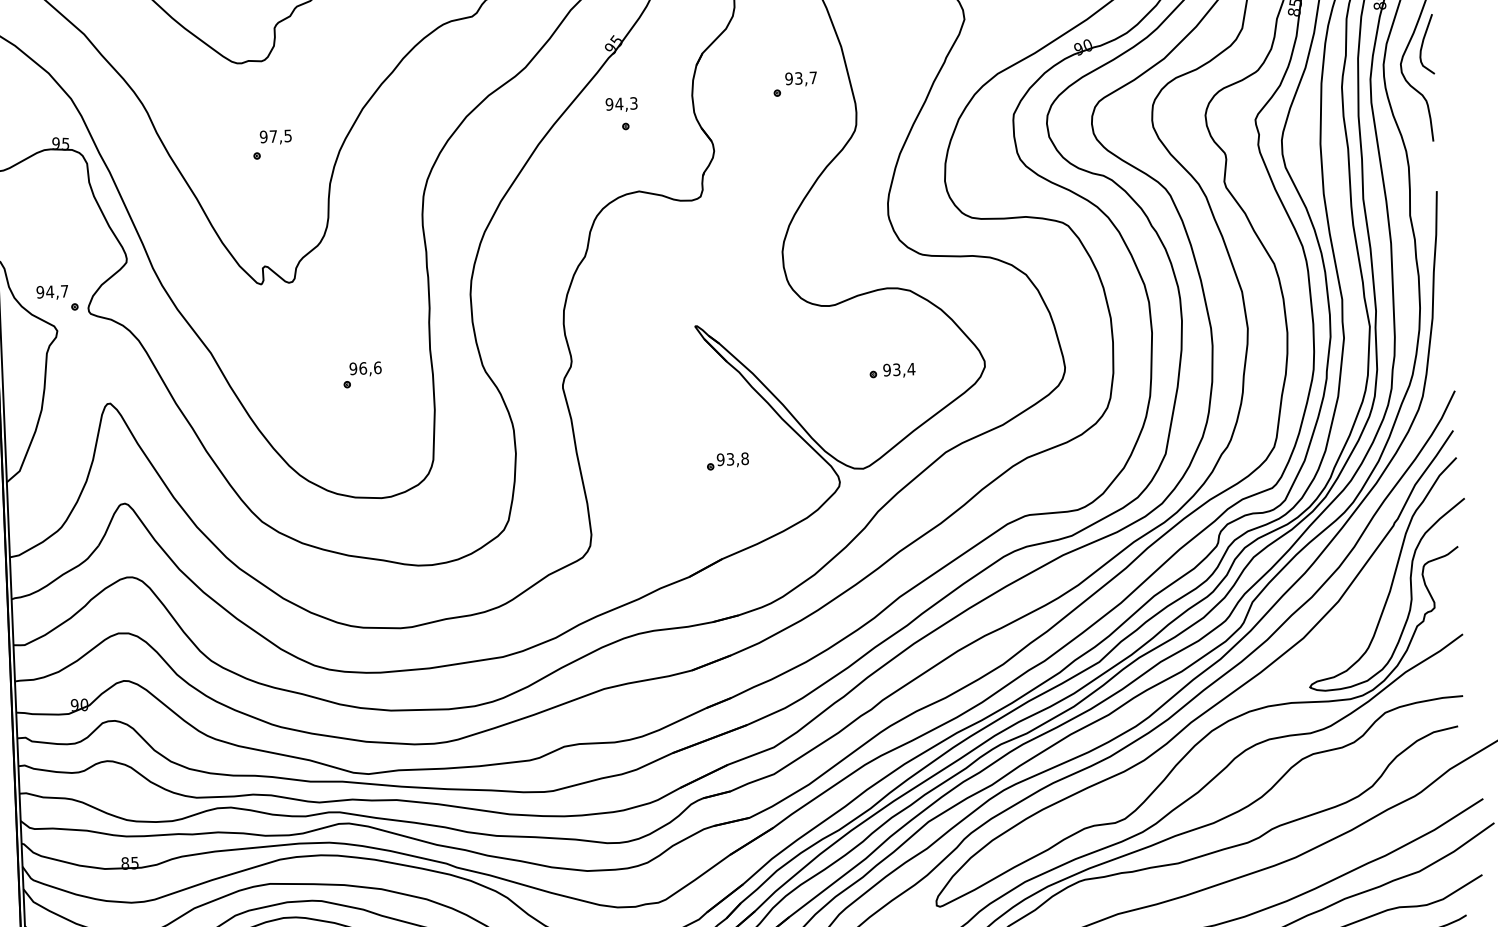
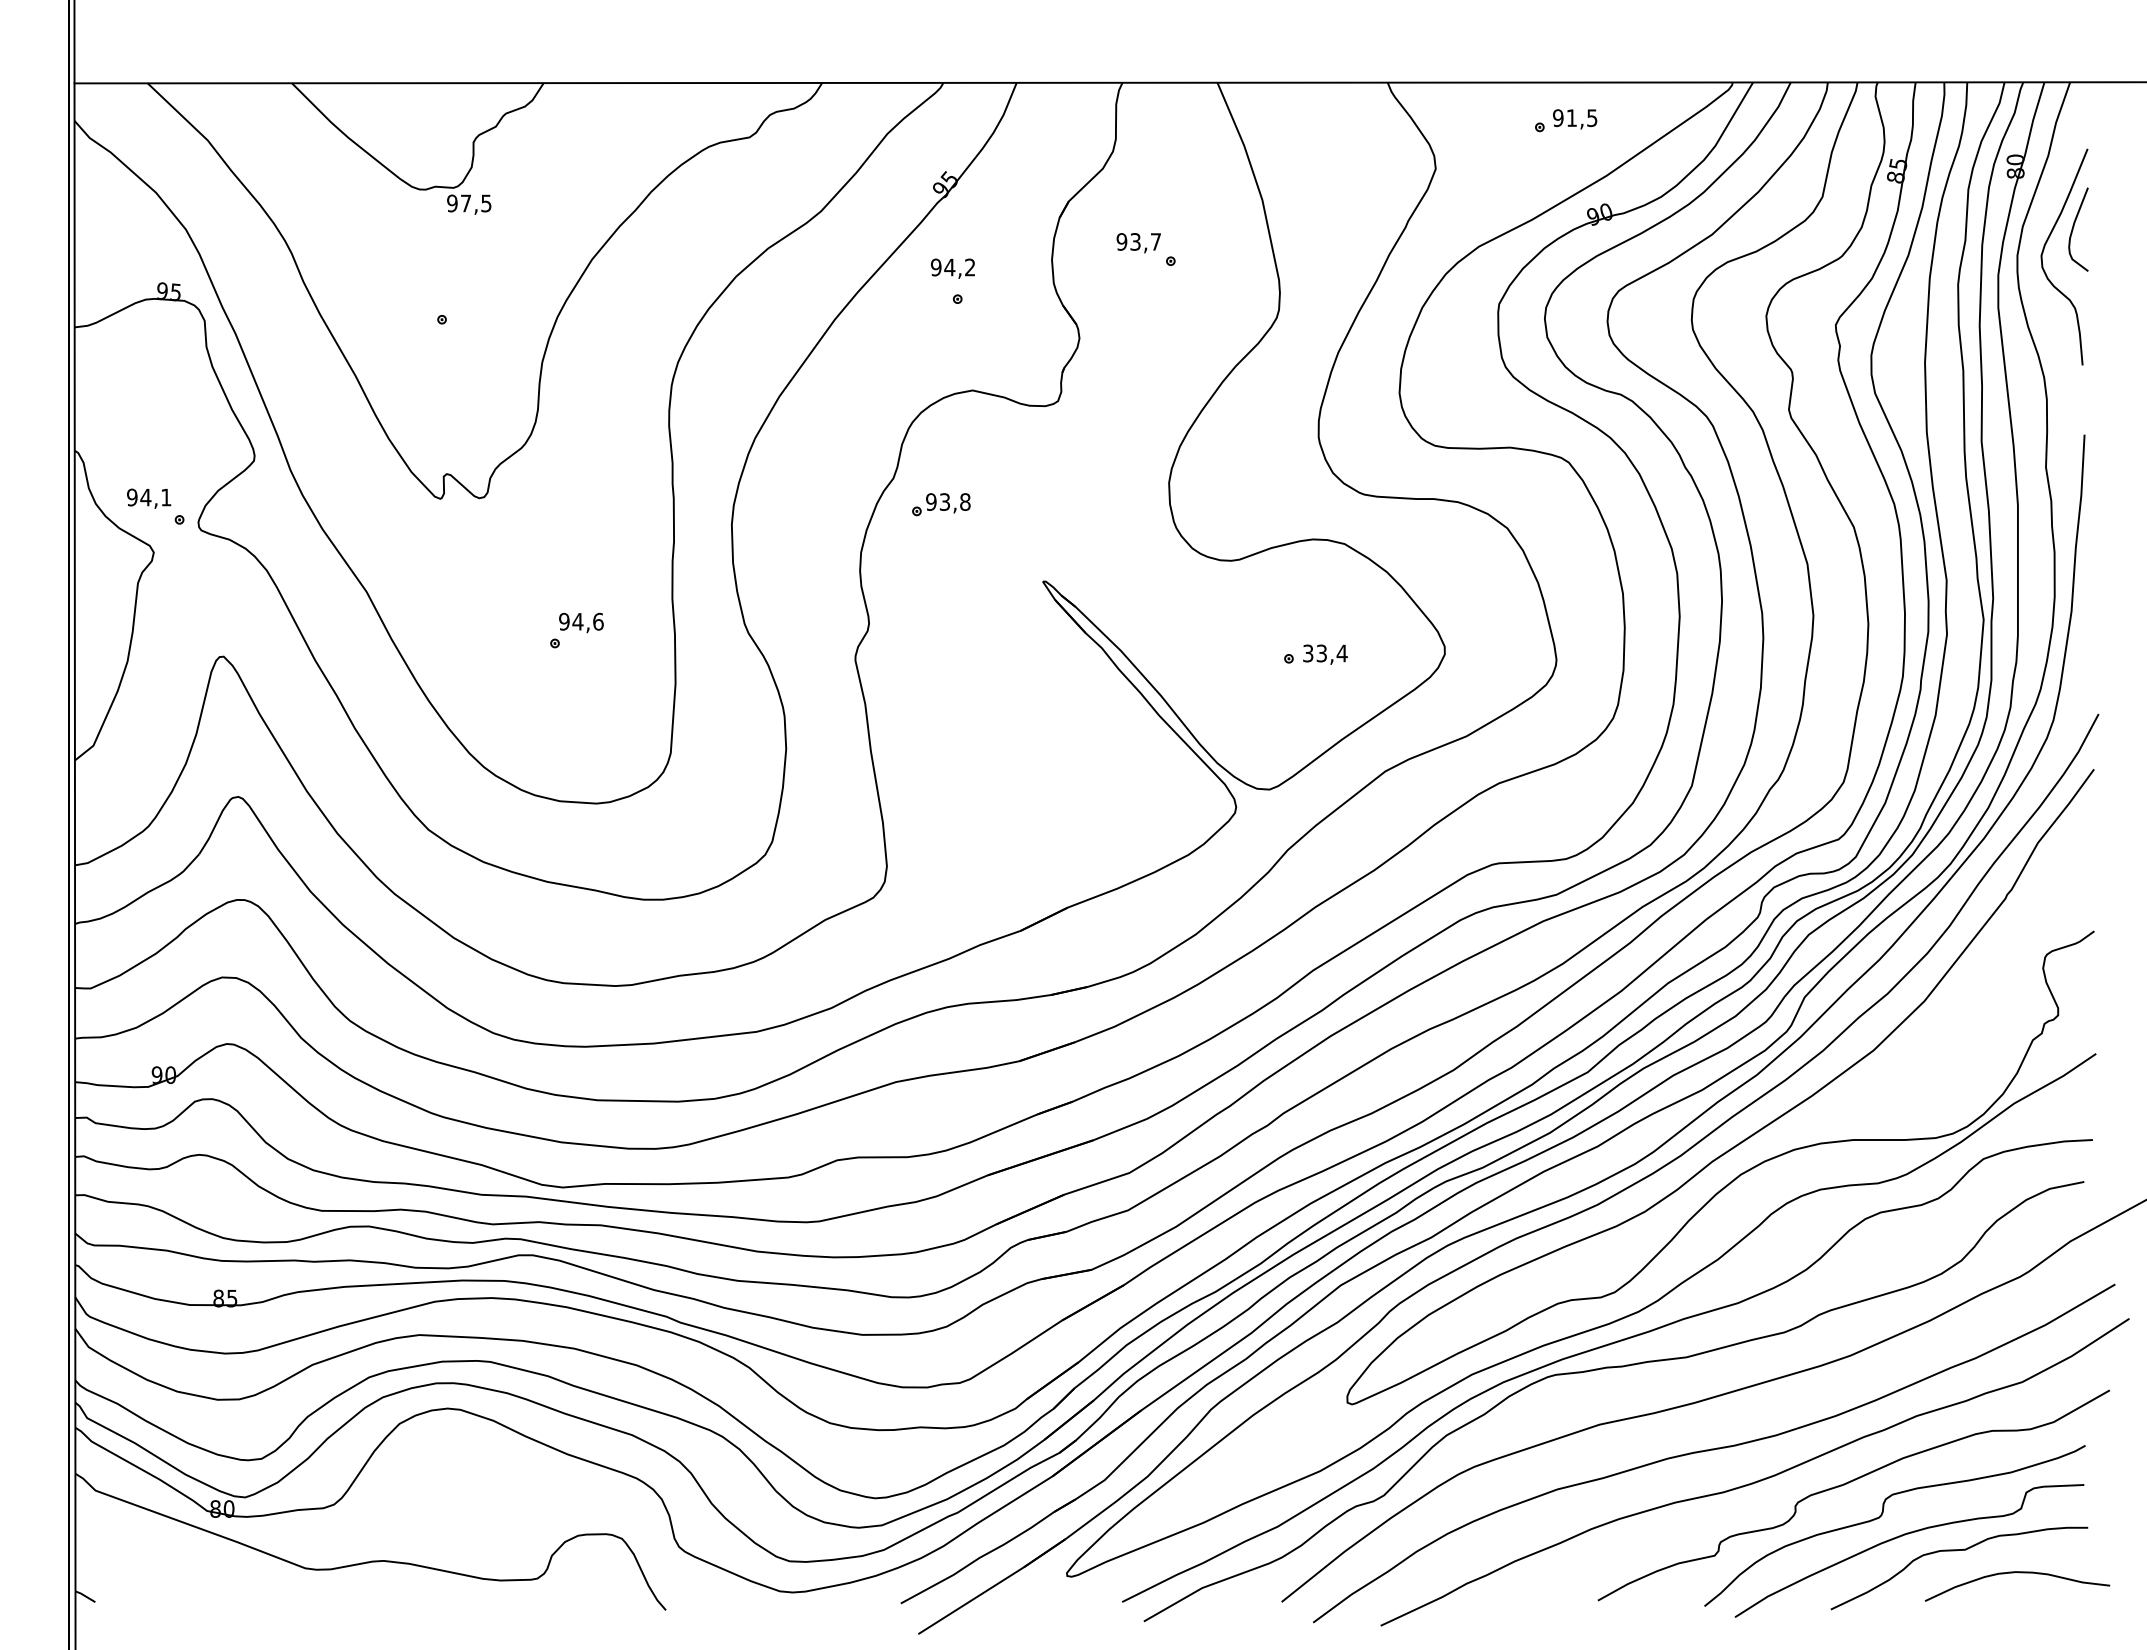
text: (800, 79) -> (1138, 243), moved
text: (634, 103) -> (970, 267), 94,3 -> 94,2
text: (276, 137) -> (469, 204), moved
text: (64, 291) -> (166, 497), 94,7 -> 94,1
text: (362, 368) -> (577, 621), 96,6 -> 94,6
text: (886, 370) -> (1307, 653), 93,4 -> 33,4
part: (728, 461) -> (941, 504), moved
curve: (1393, 575) -> (2002, 968), removed

